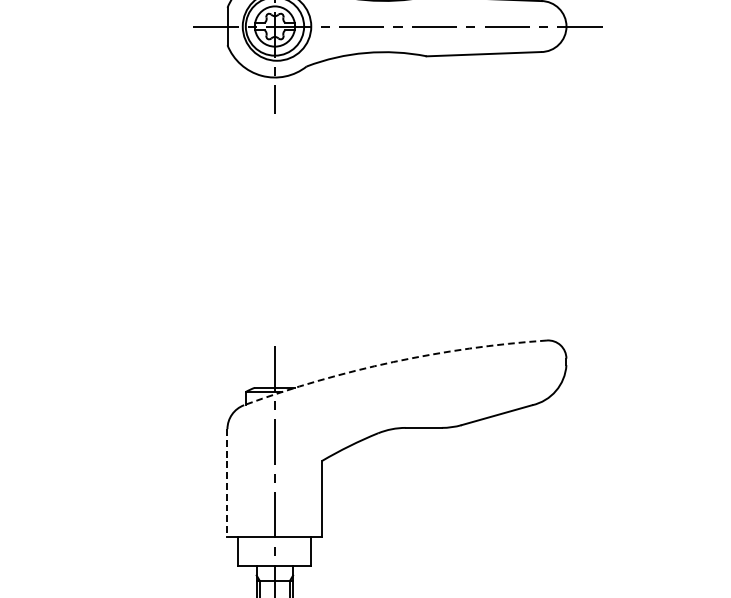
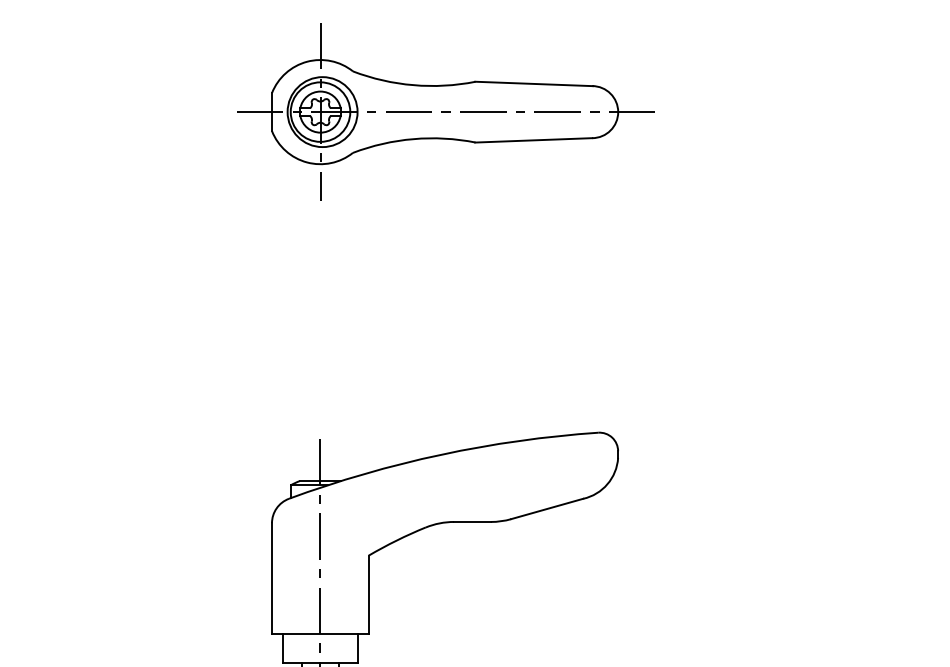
arc: (393, 361) -> (441, 454), dashed -> solid
line: (226, 483) -> (271, 578), dashed -> solid

